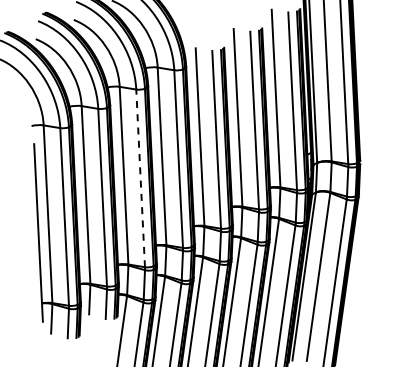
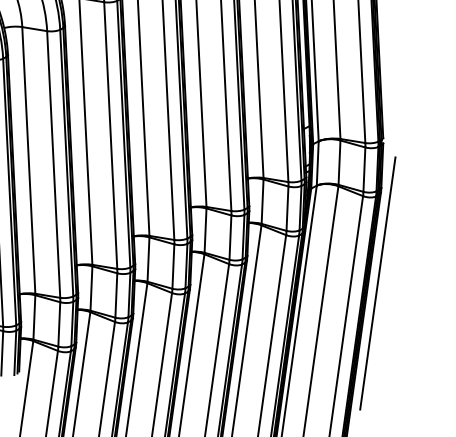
line: (140, 178) -> (53, 164), dashed -> solid
line: (356, 257) -> (377, 283), added

